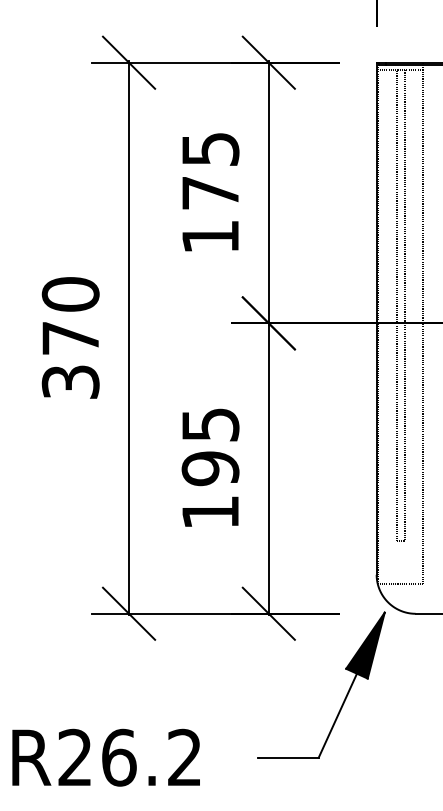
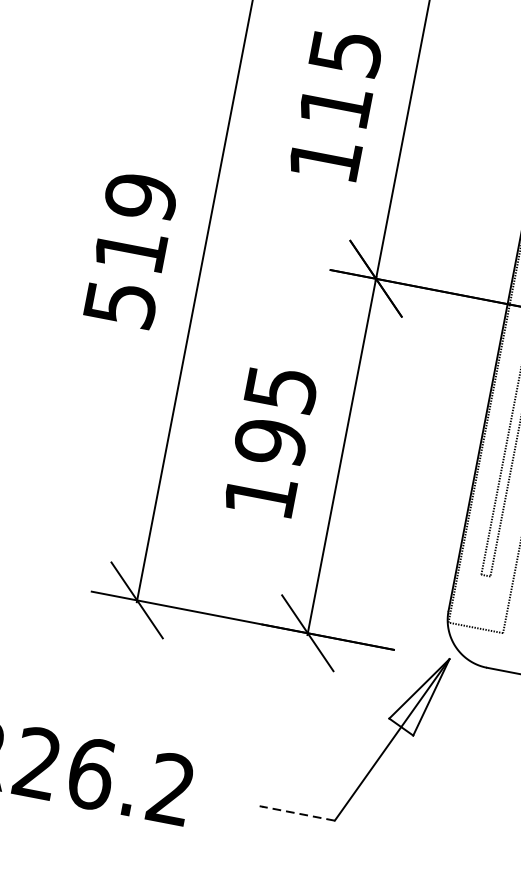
text: (210, 193) -> (335, 106), 175 -> 115
text: (70, 337) -> (130, 249), 370 -> 519
fill: (365, 645) -> (418, 694), removed
line: (289, 757) -> (299, 813), solid -> dashed

